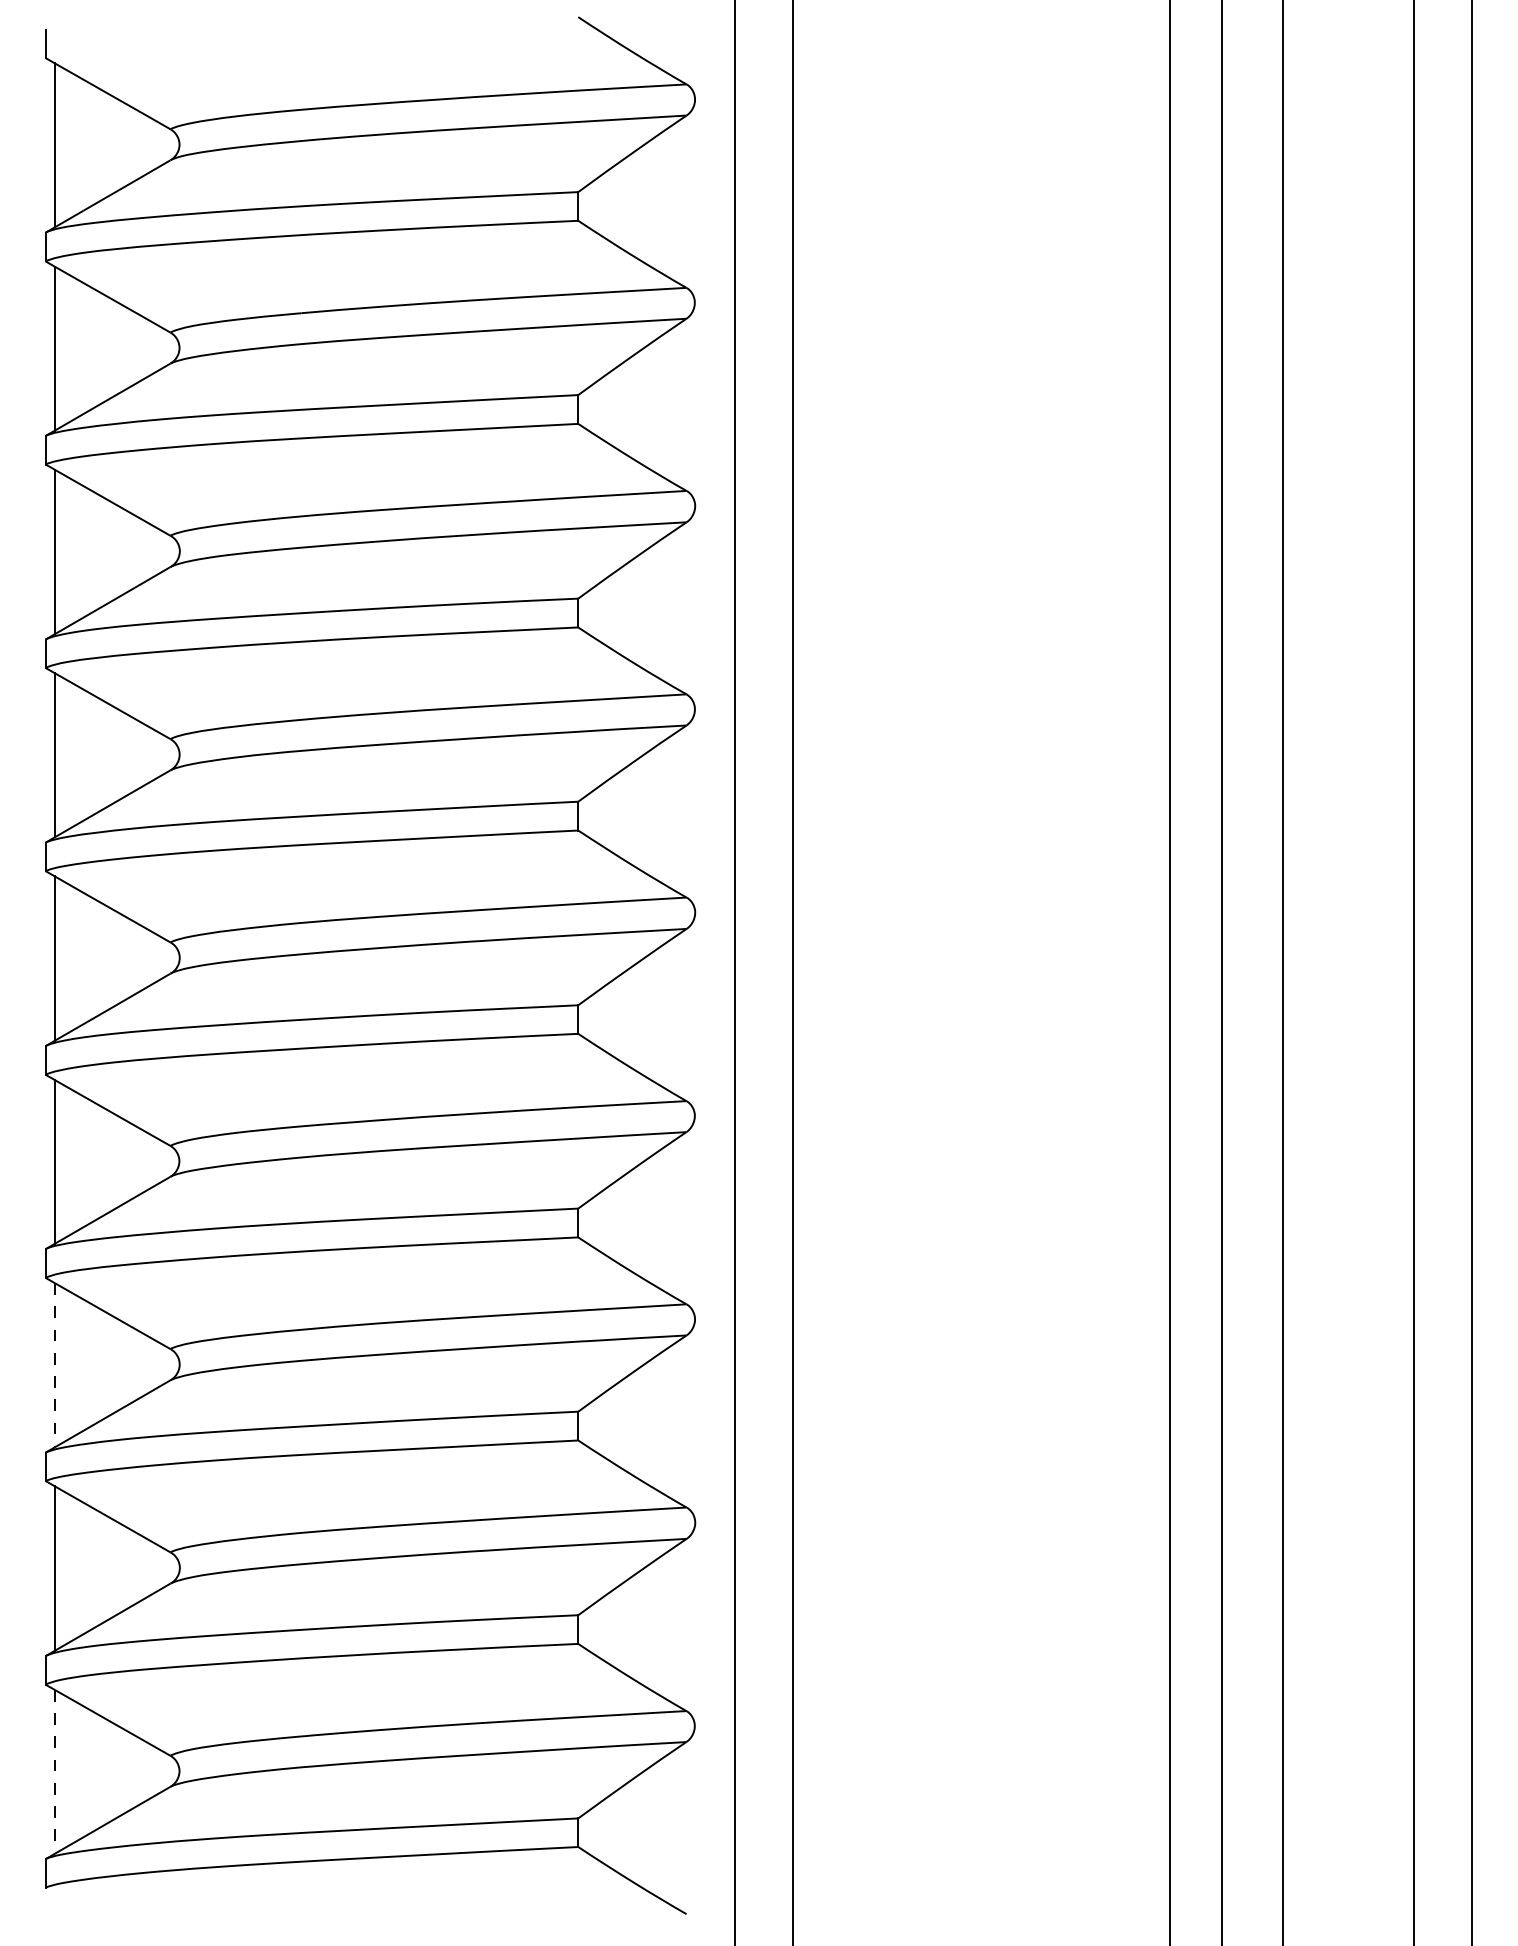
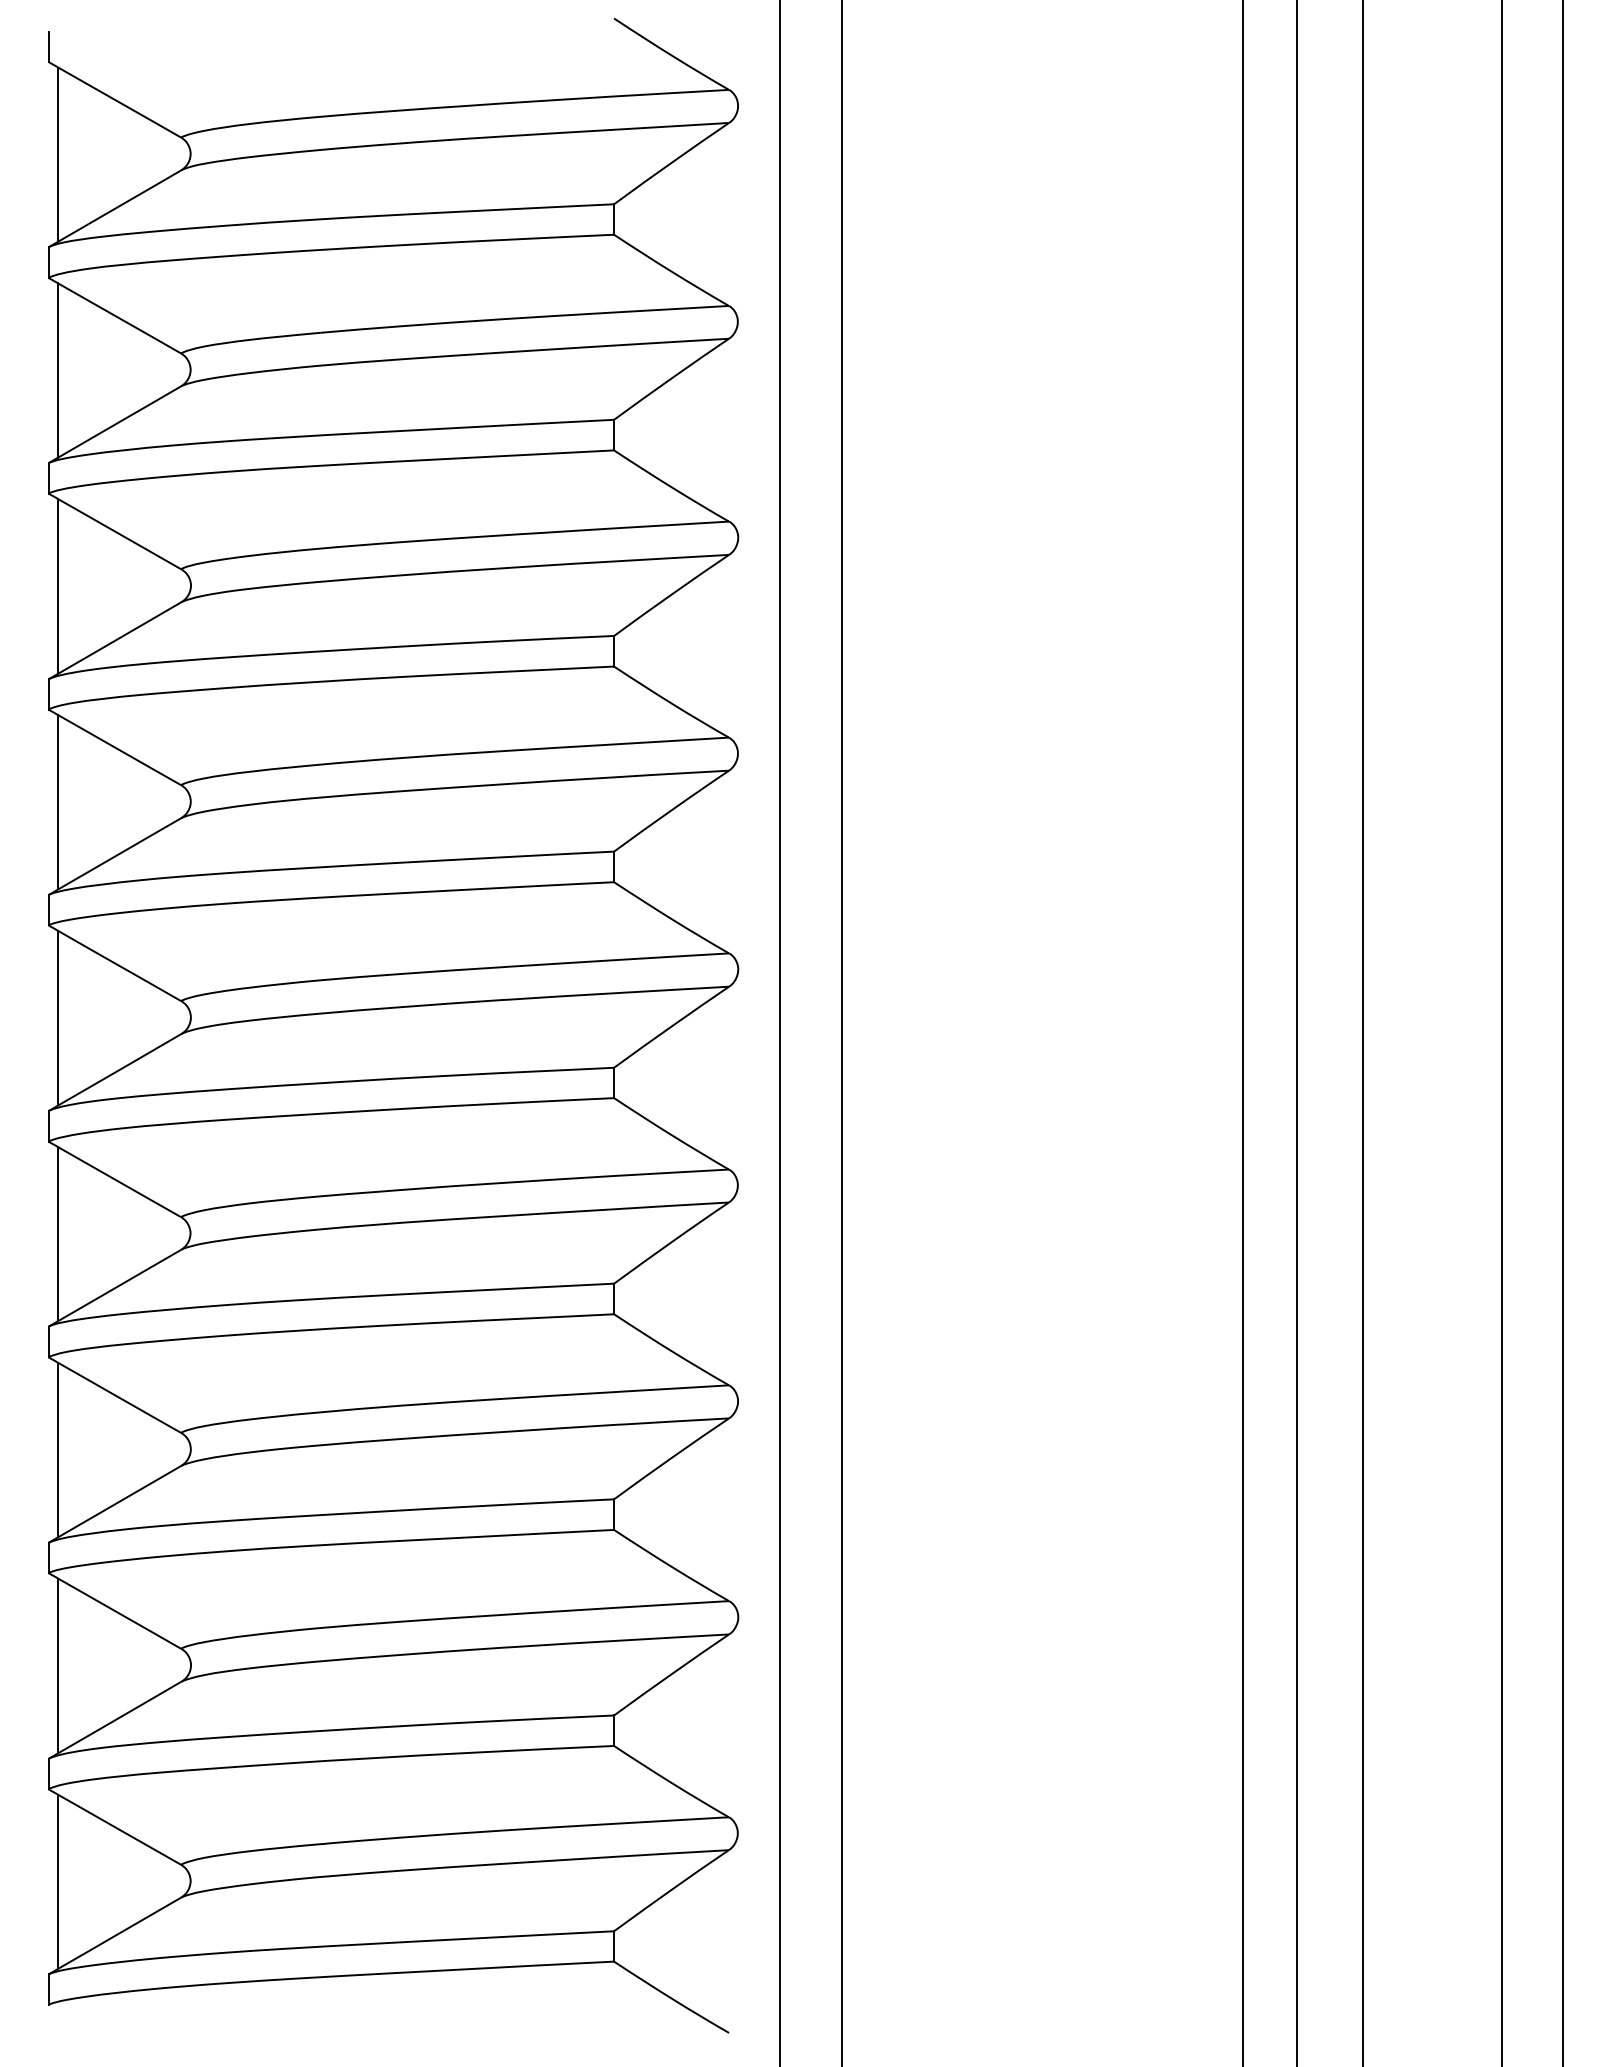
line: (55, 1365) -> (58, 1450), dashed -> solid
line: (55, 1771) -> (58, 1881), dashed -> solid

